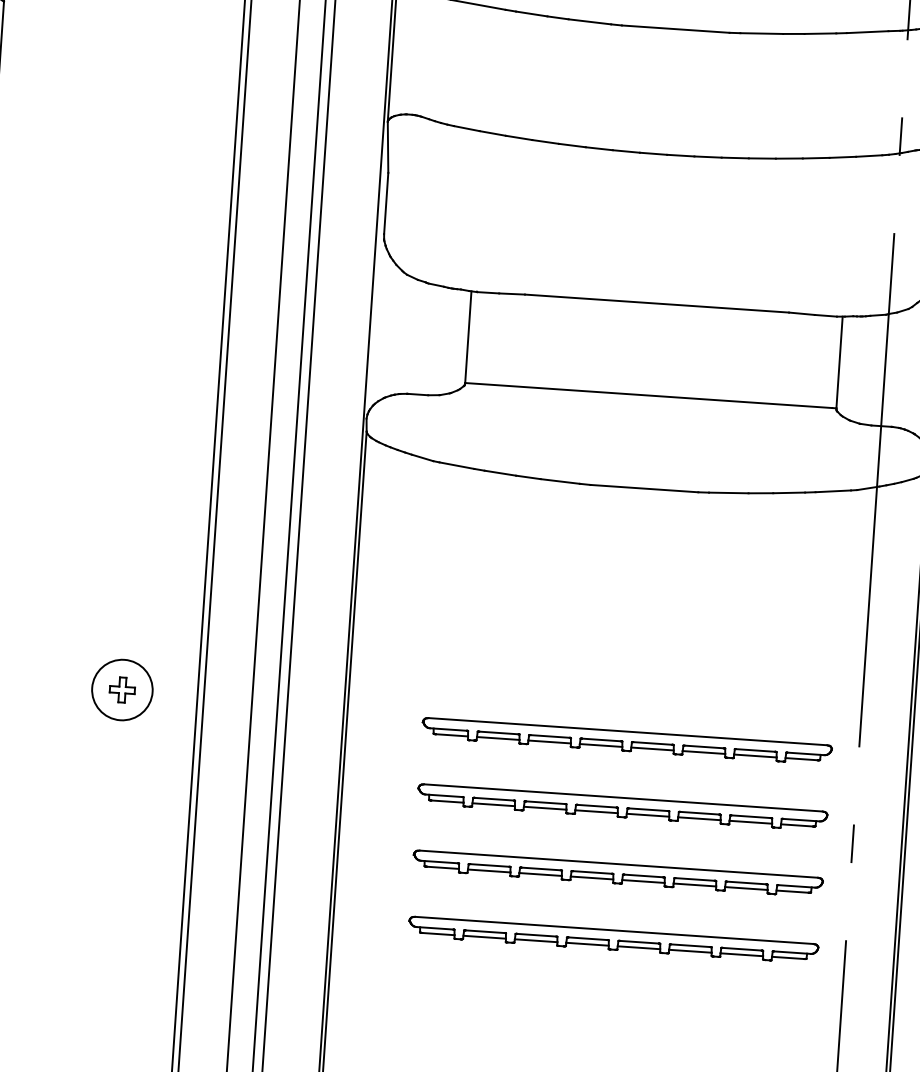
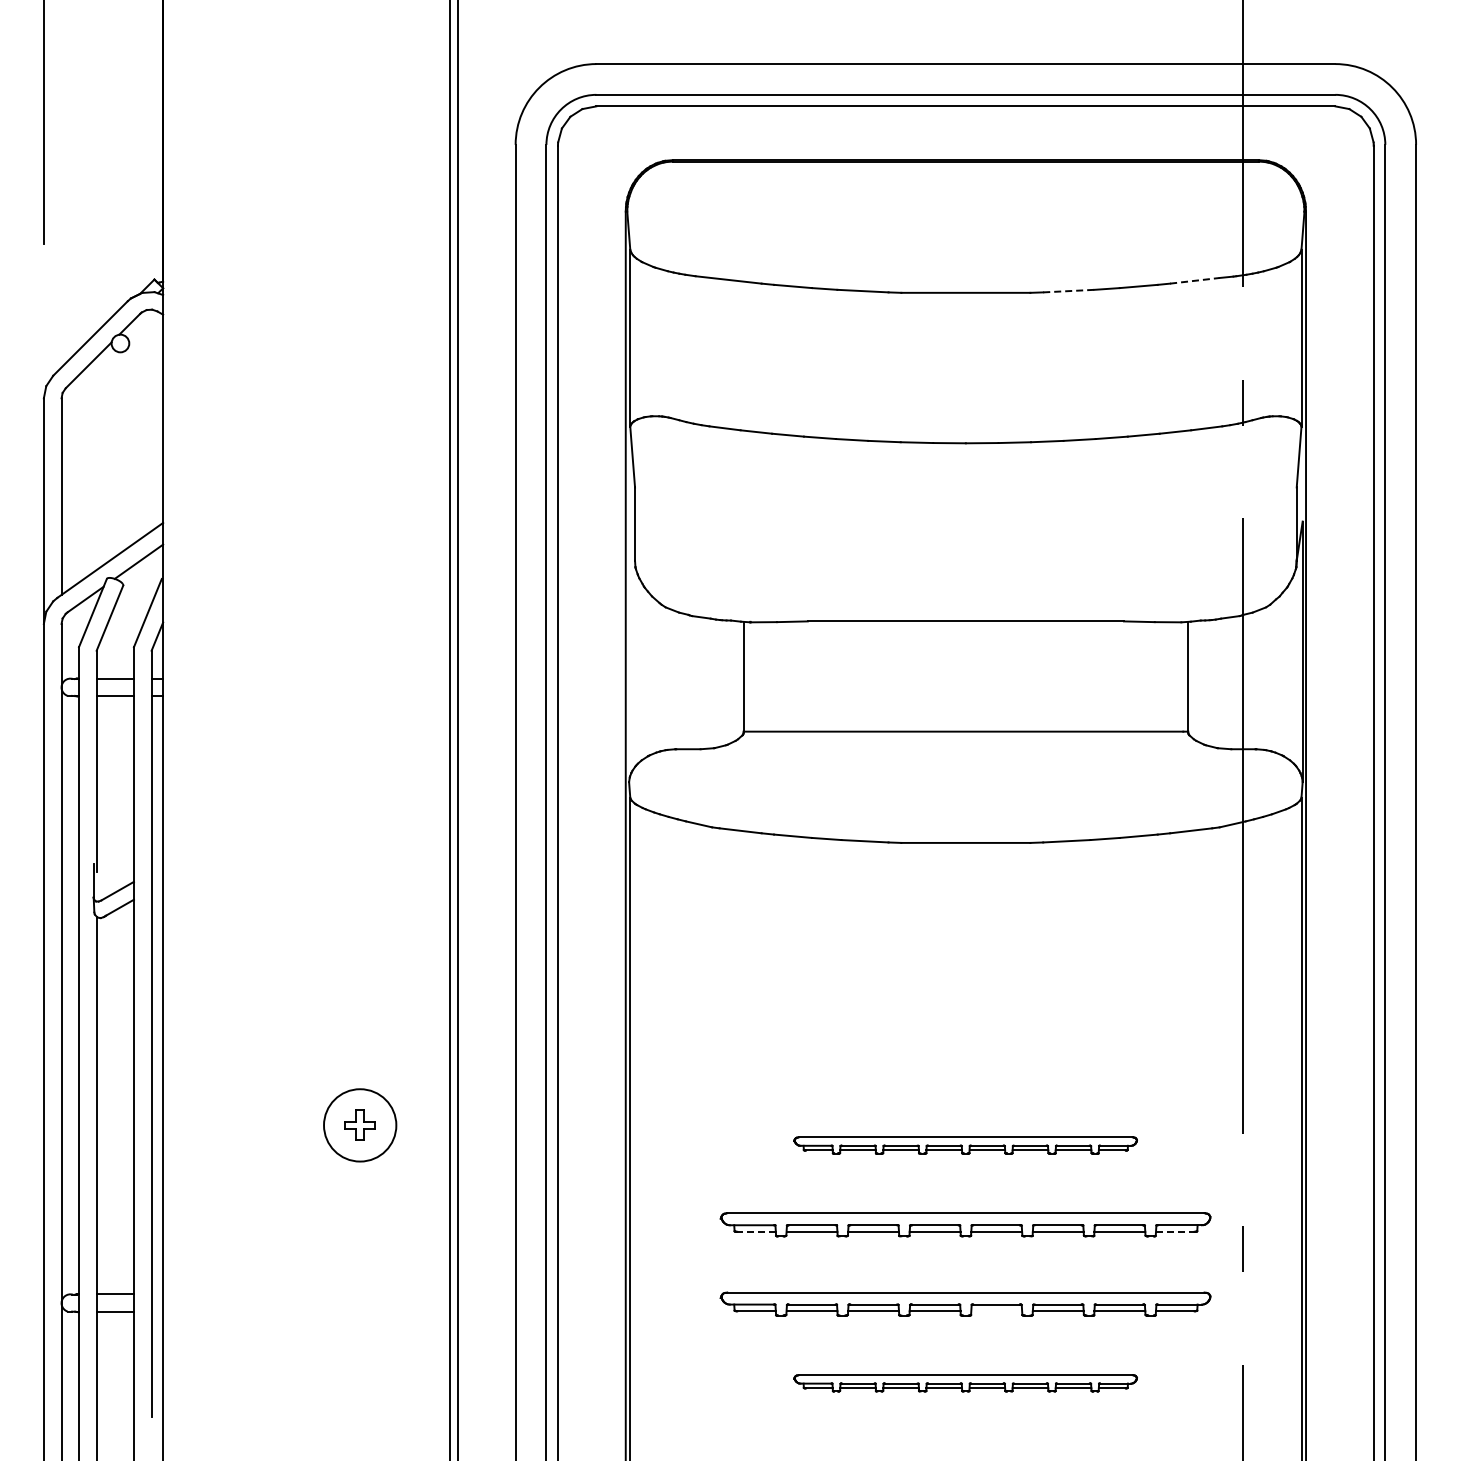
line: (867, 31) -> (1194, 280), solid -> dashed
line: (761, 33) -> (1068, 291), solid -> dashed
part: (626, 741) -> (965, 1145), size x0.7
line: (447, 801) -> (756, 1231), solid -> dashed
line: (797, 825) -> (1175, 1231), solid -> dashed
line: (643, 881) -> (996, 1311), removed
part: (613, 939) -> (965, 1382), size x0.7

